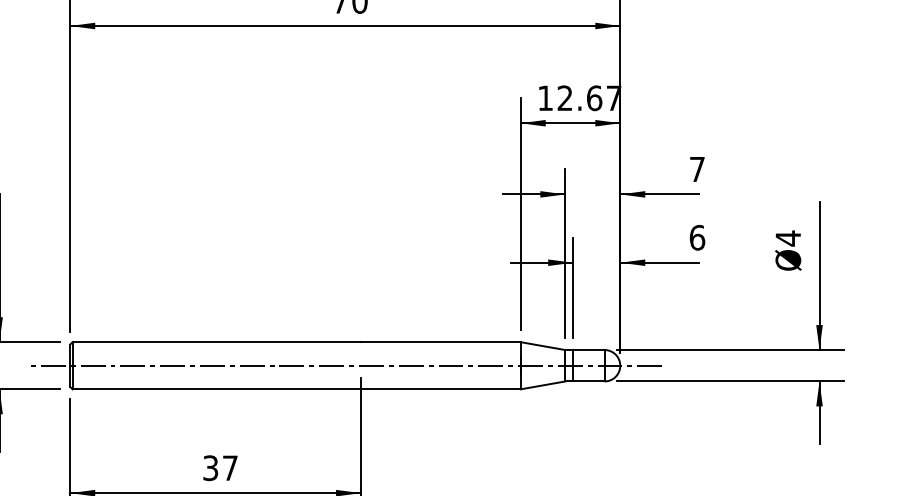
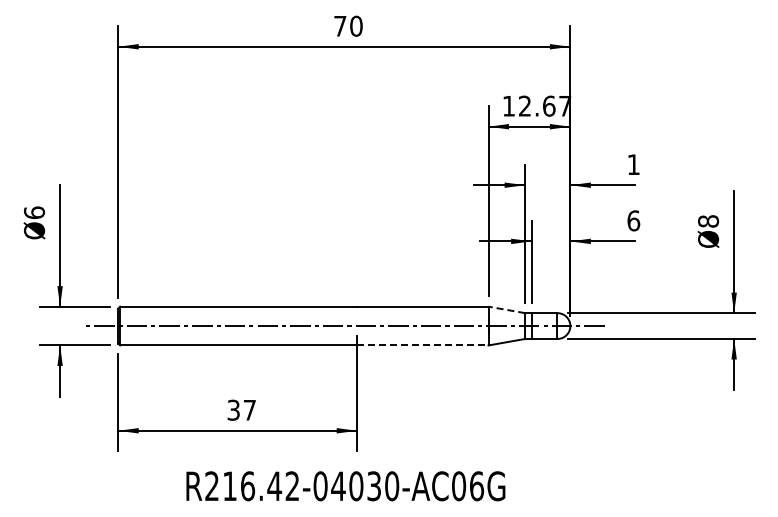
text: (697, 169) -> (633, 164), 7 -> 1
text: (788, 238) -> (708, 221), Ø4 -> Ø8
line: (542, 345) -> (506, 309), solid -> dashed
line: (440, 389) -> (422, 345), solid -> dashed

